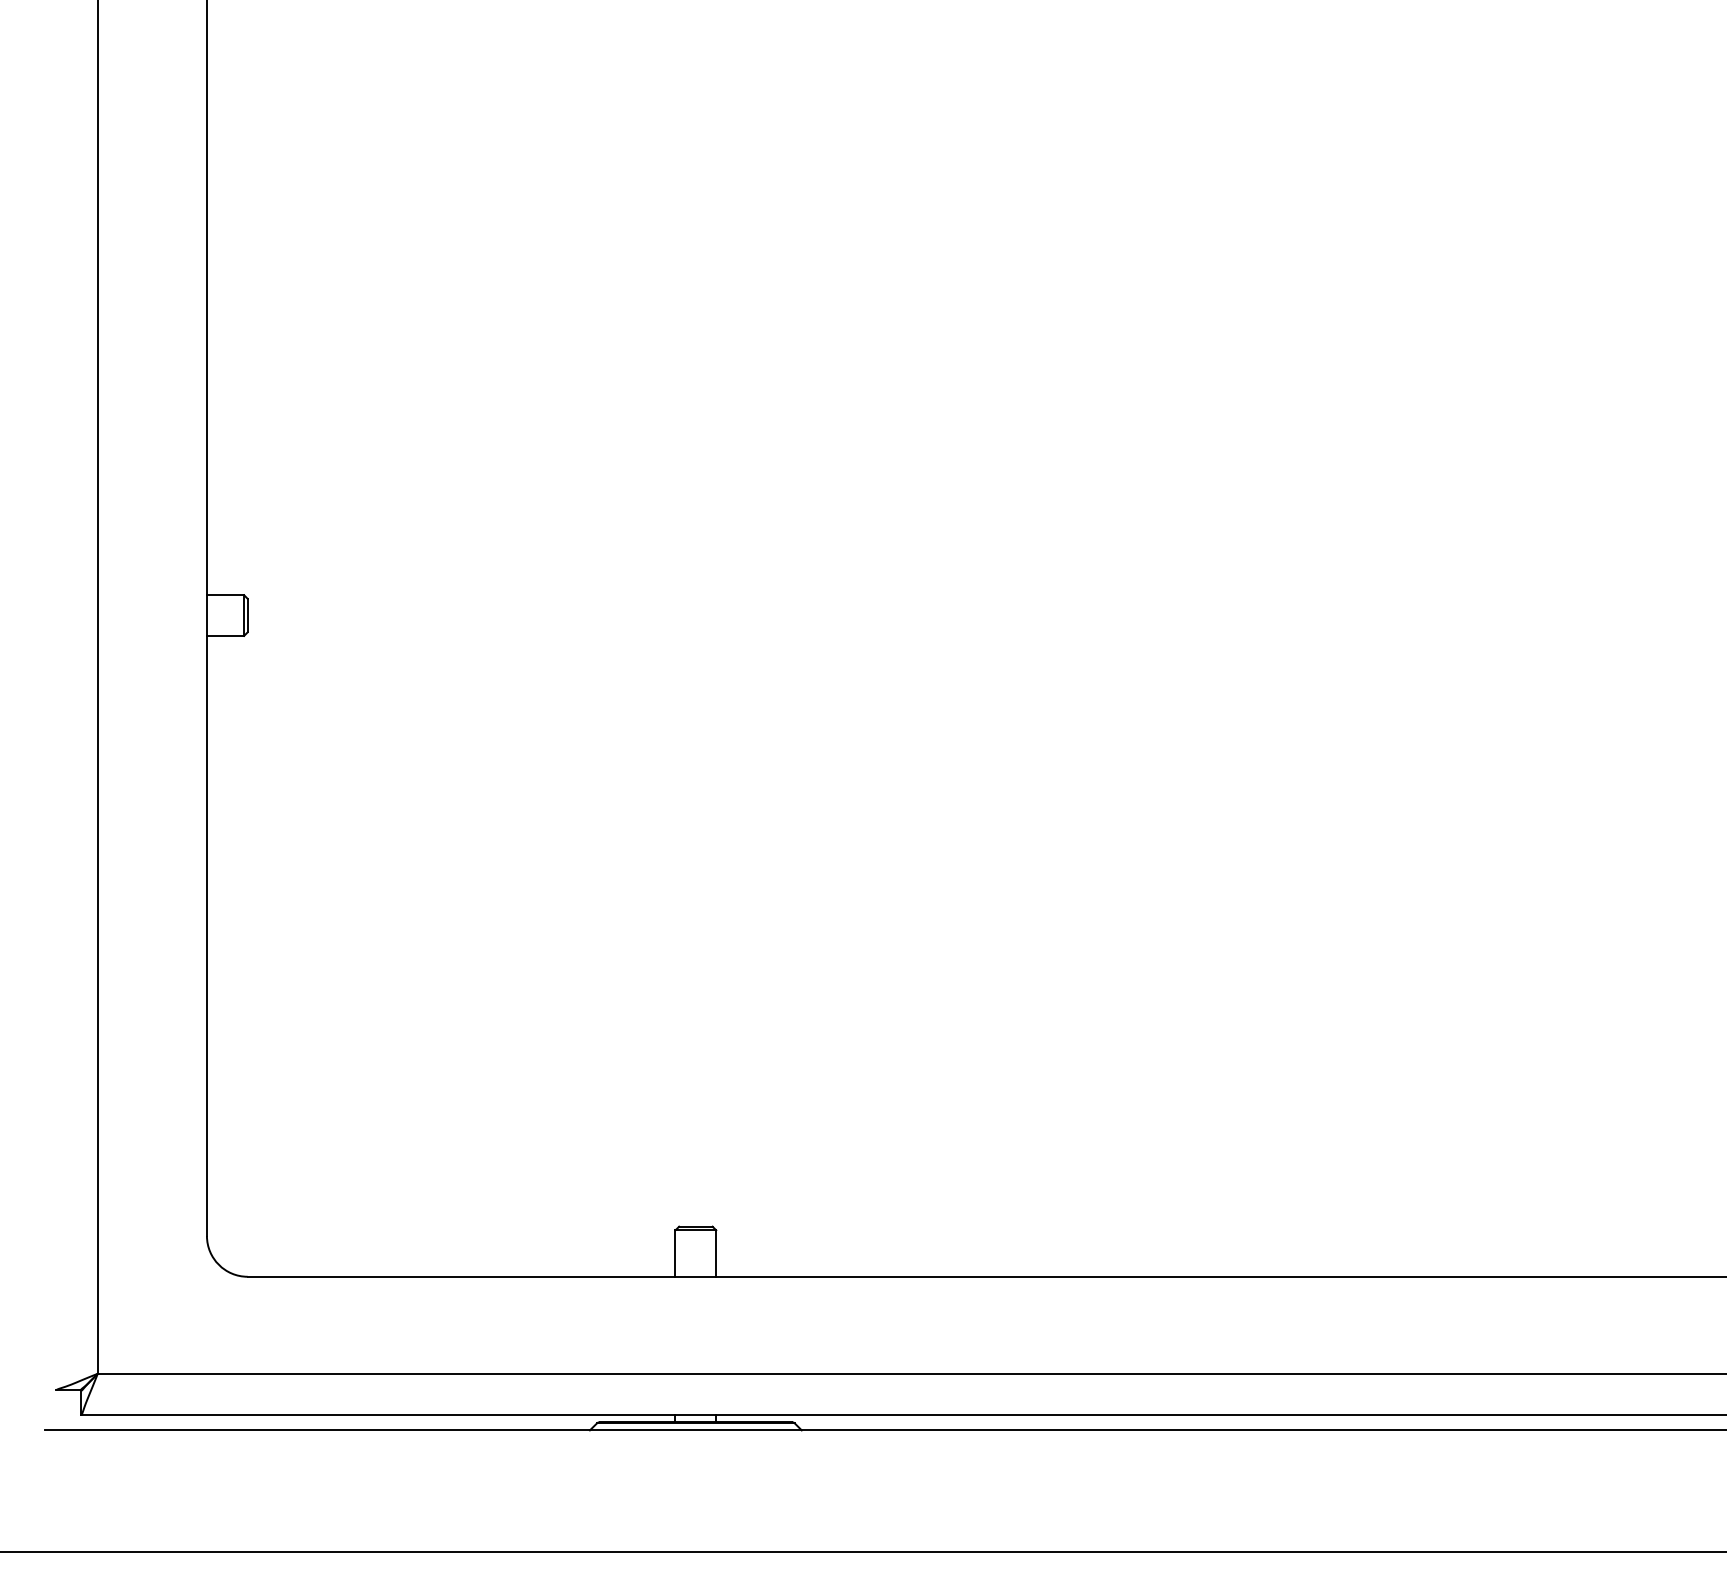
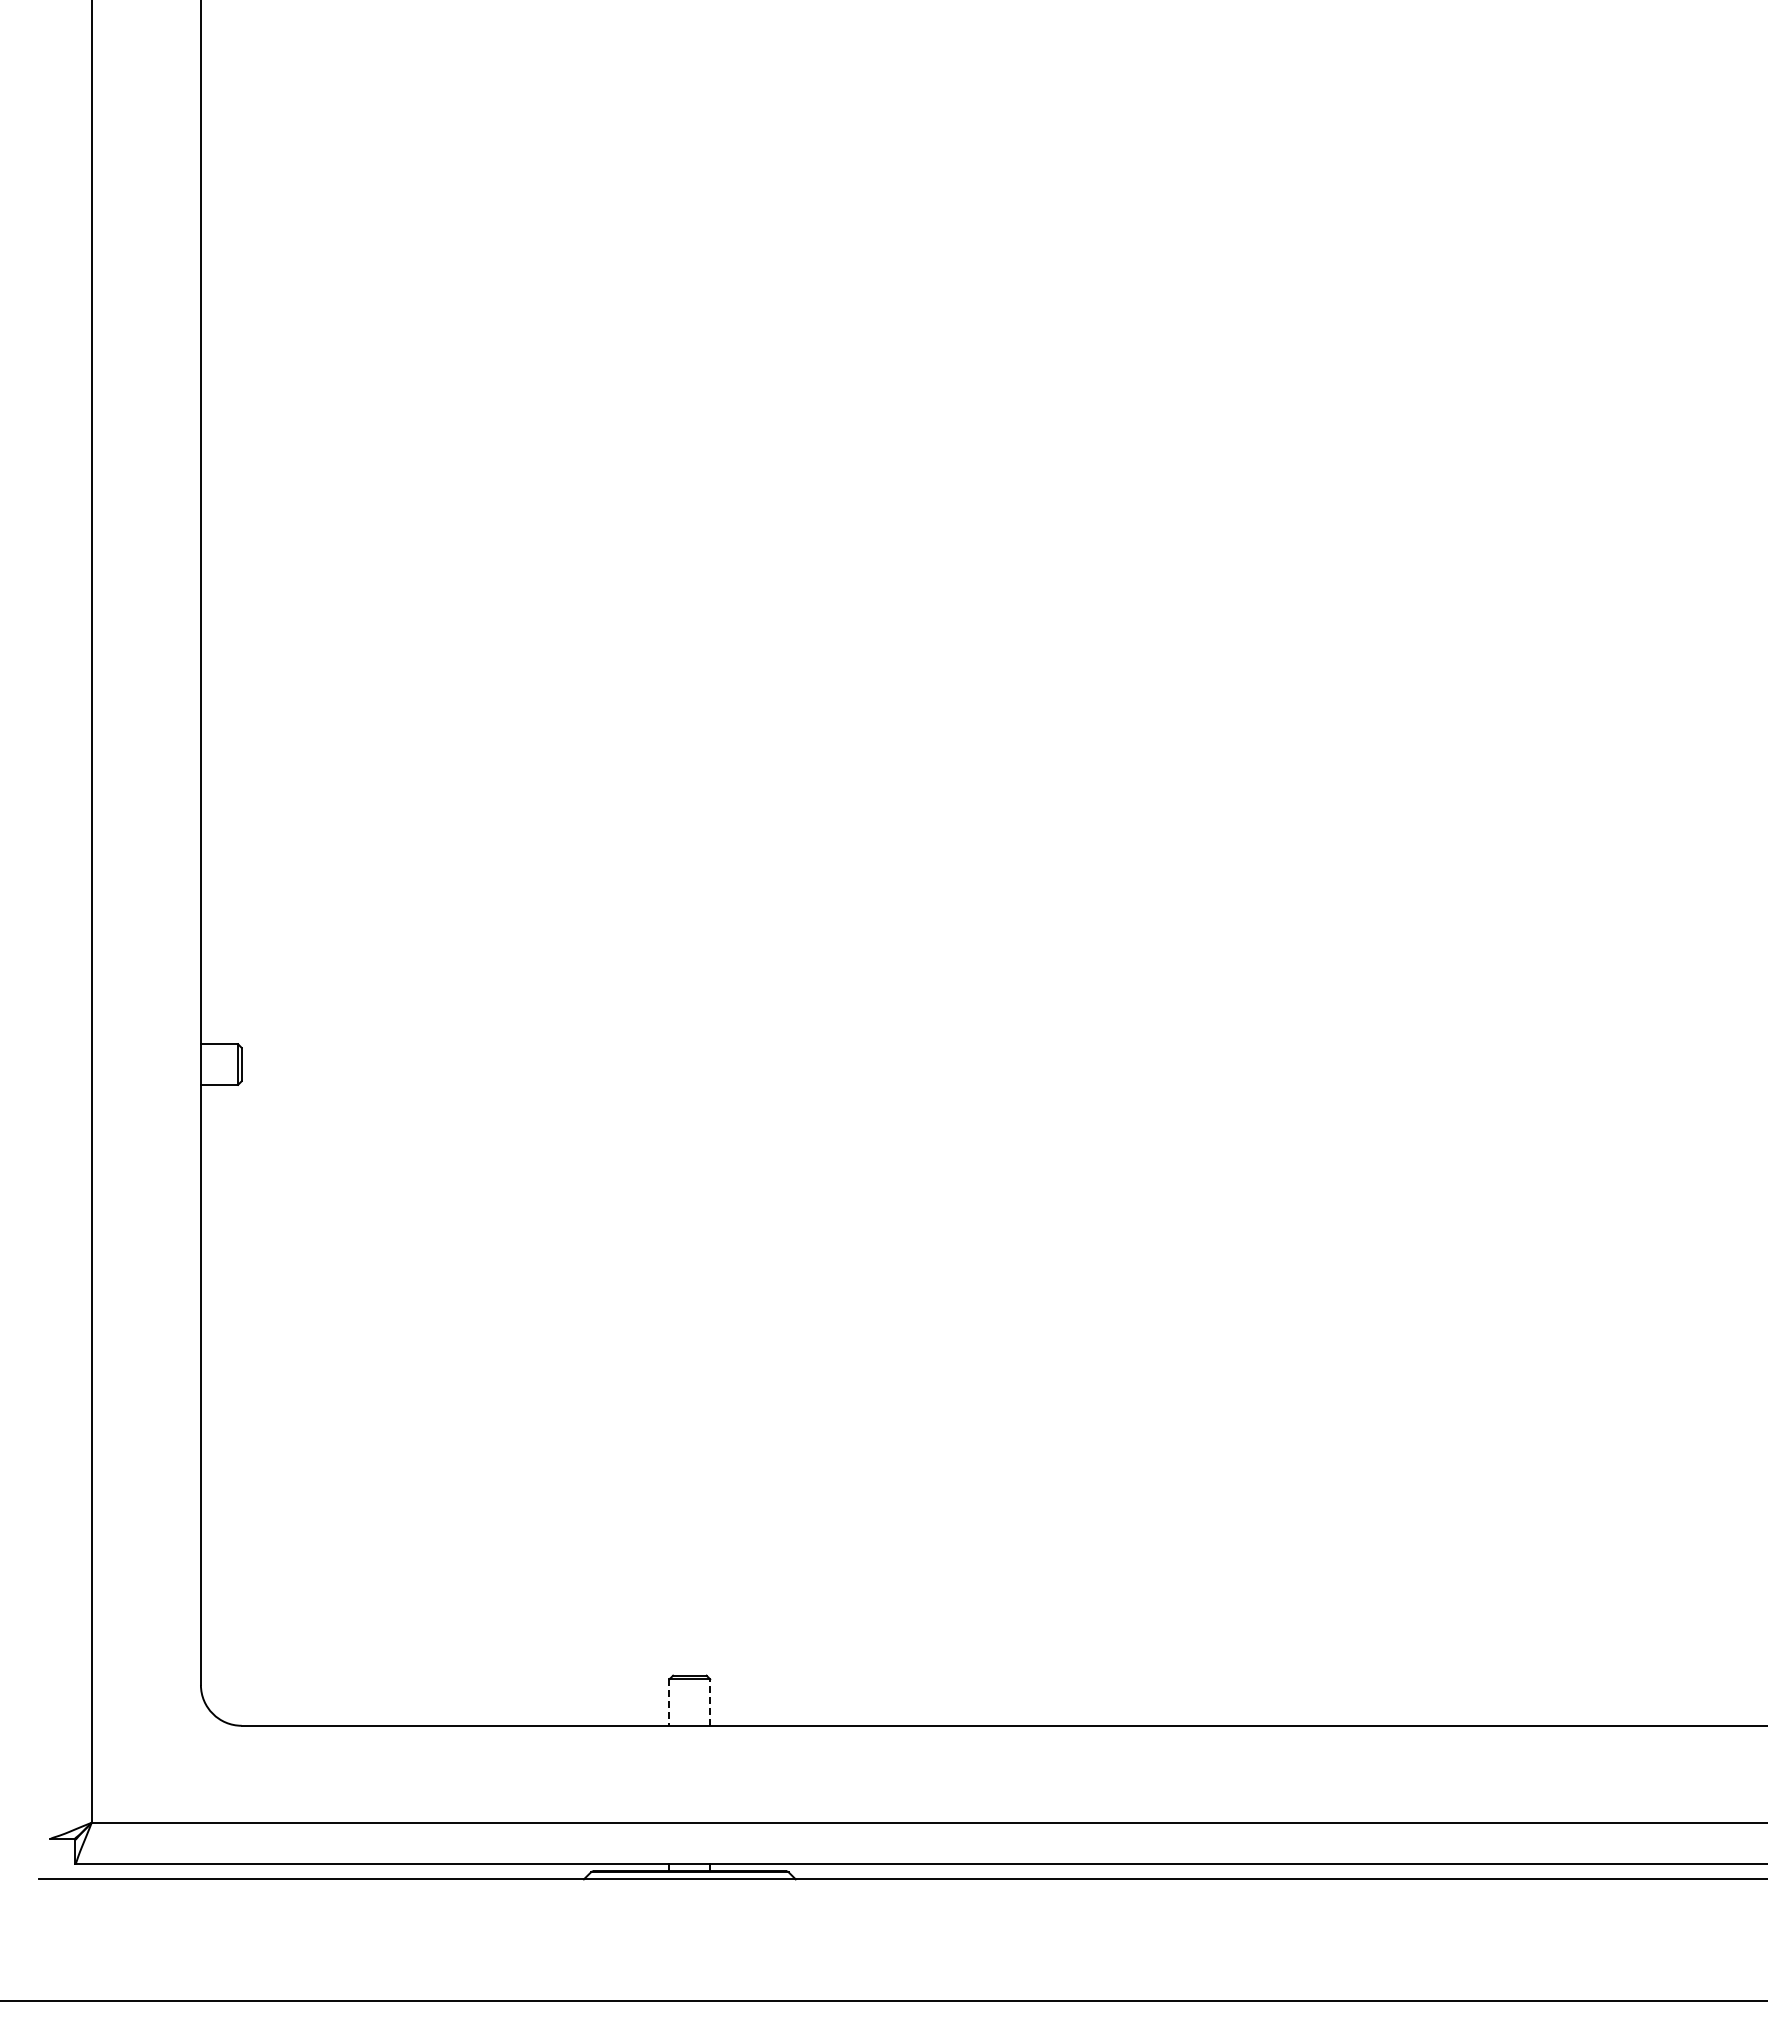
line: (716, 1253) -> (710, 1702), solid -> dashed
line: (675, 1254) -> (669, 1703), solid -> dashed

